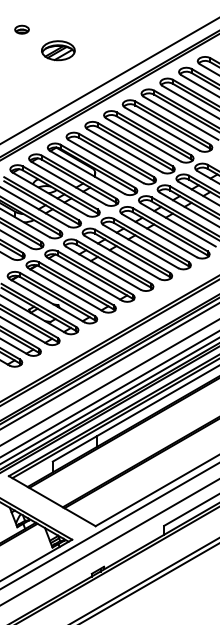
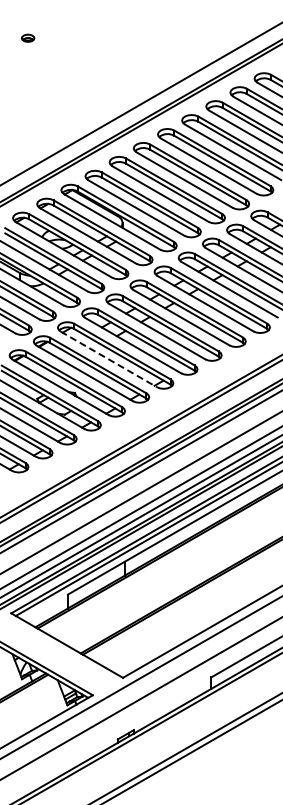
part: (21, 29) -> (27, 38), size x0.7
part: (58, 50) -> (74, 65), removed
line: (84, 279) -> (108, 359), solid -> dashed

